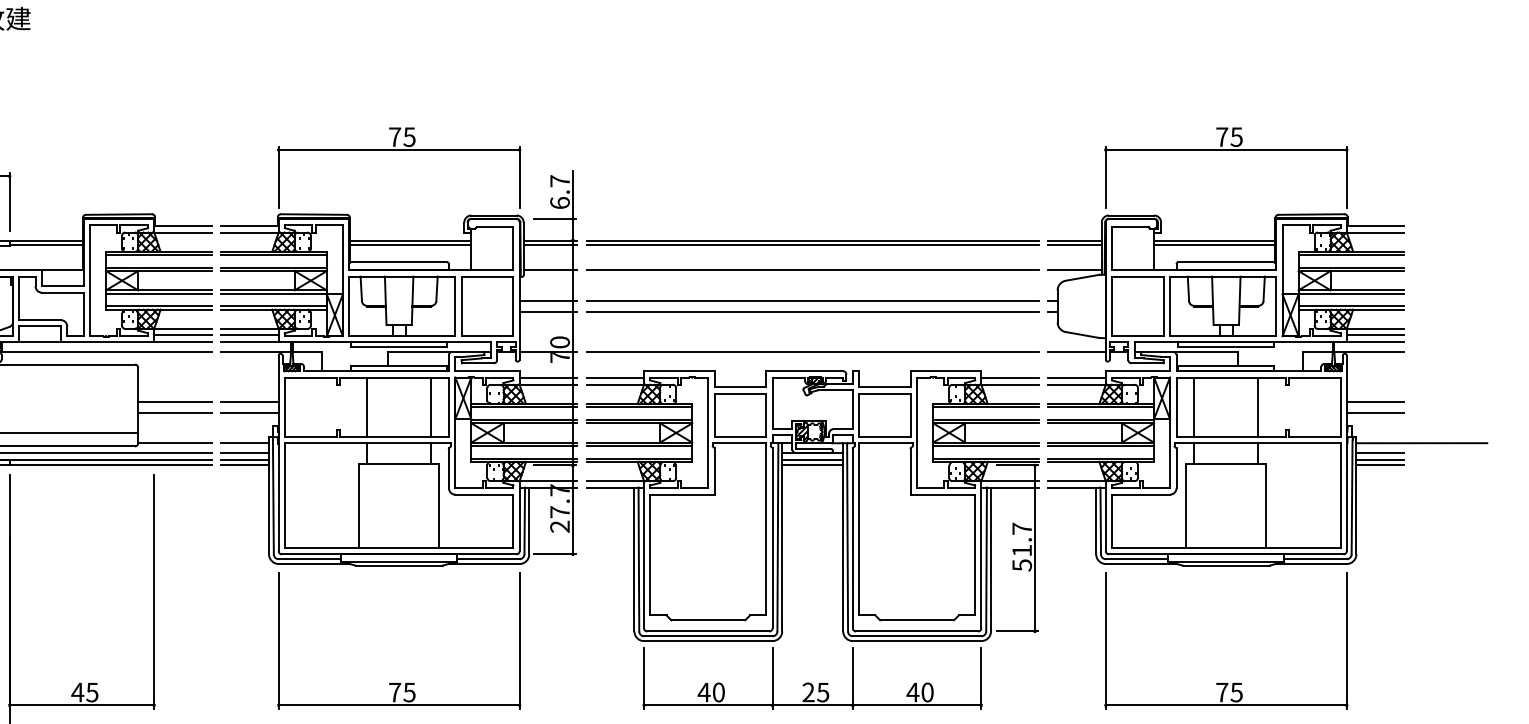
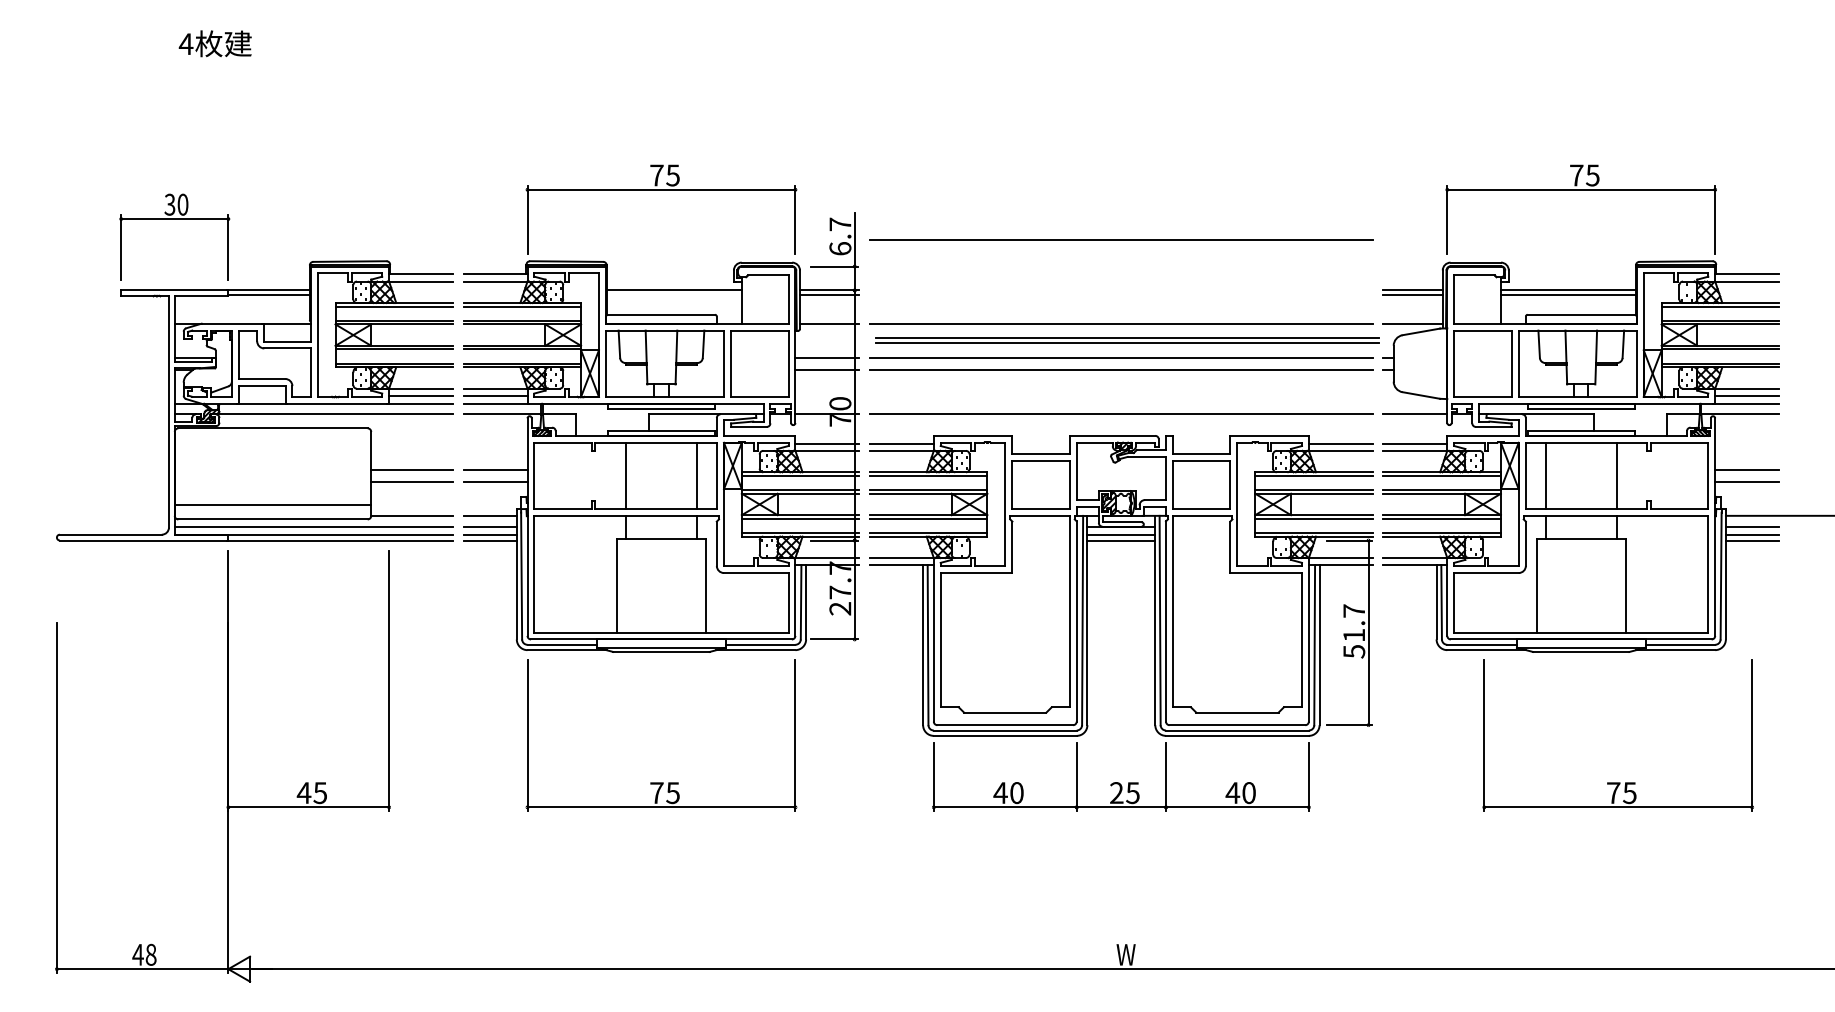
line: (812, 194) -> (1121, 239), added
part: (812, 242) -> (1127, 340), moved
line: (409, 245) -> (673, 295), removed
part: (1225, 683) -> (1617, 782), moved

